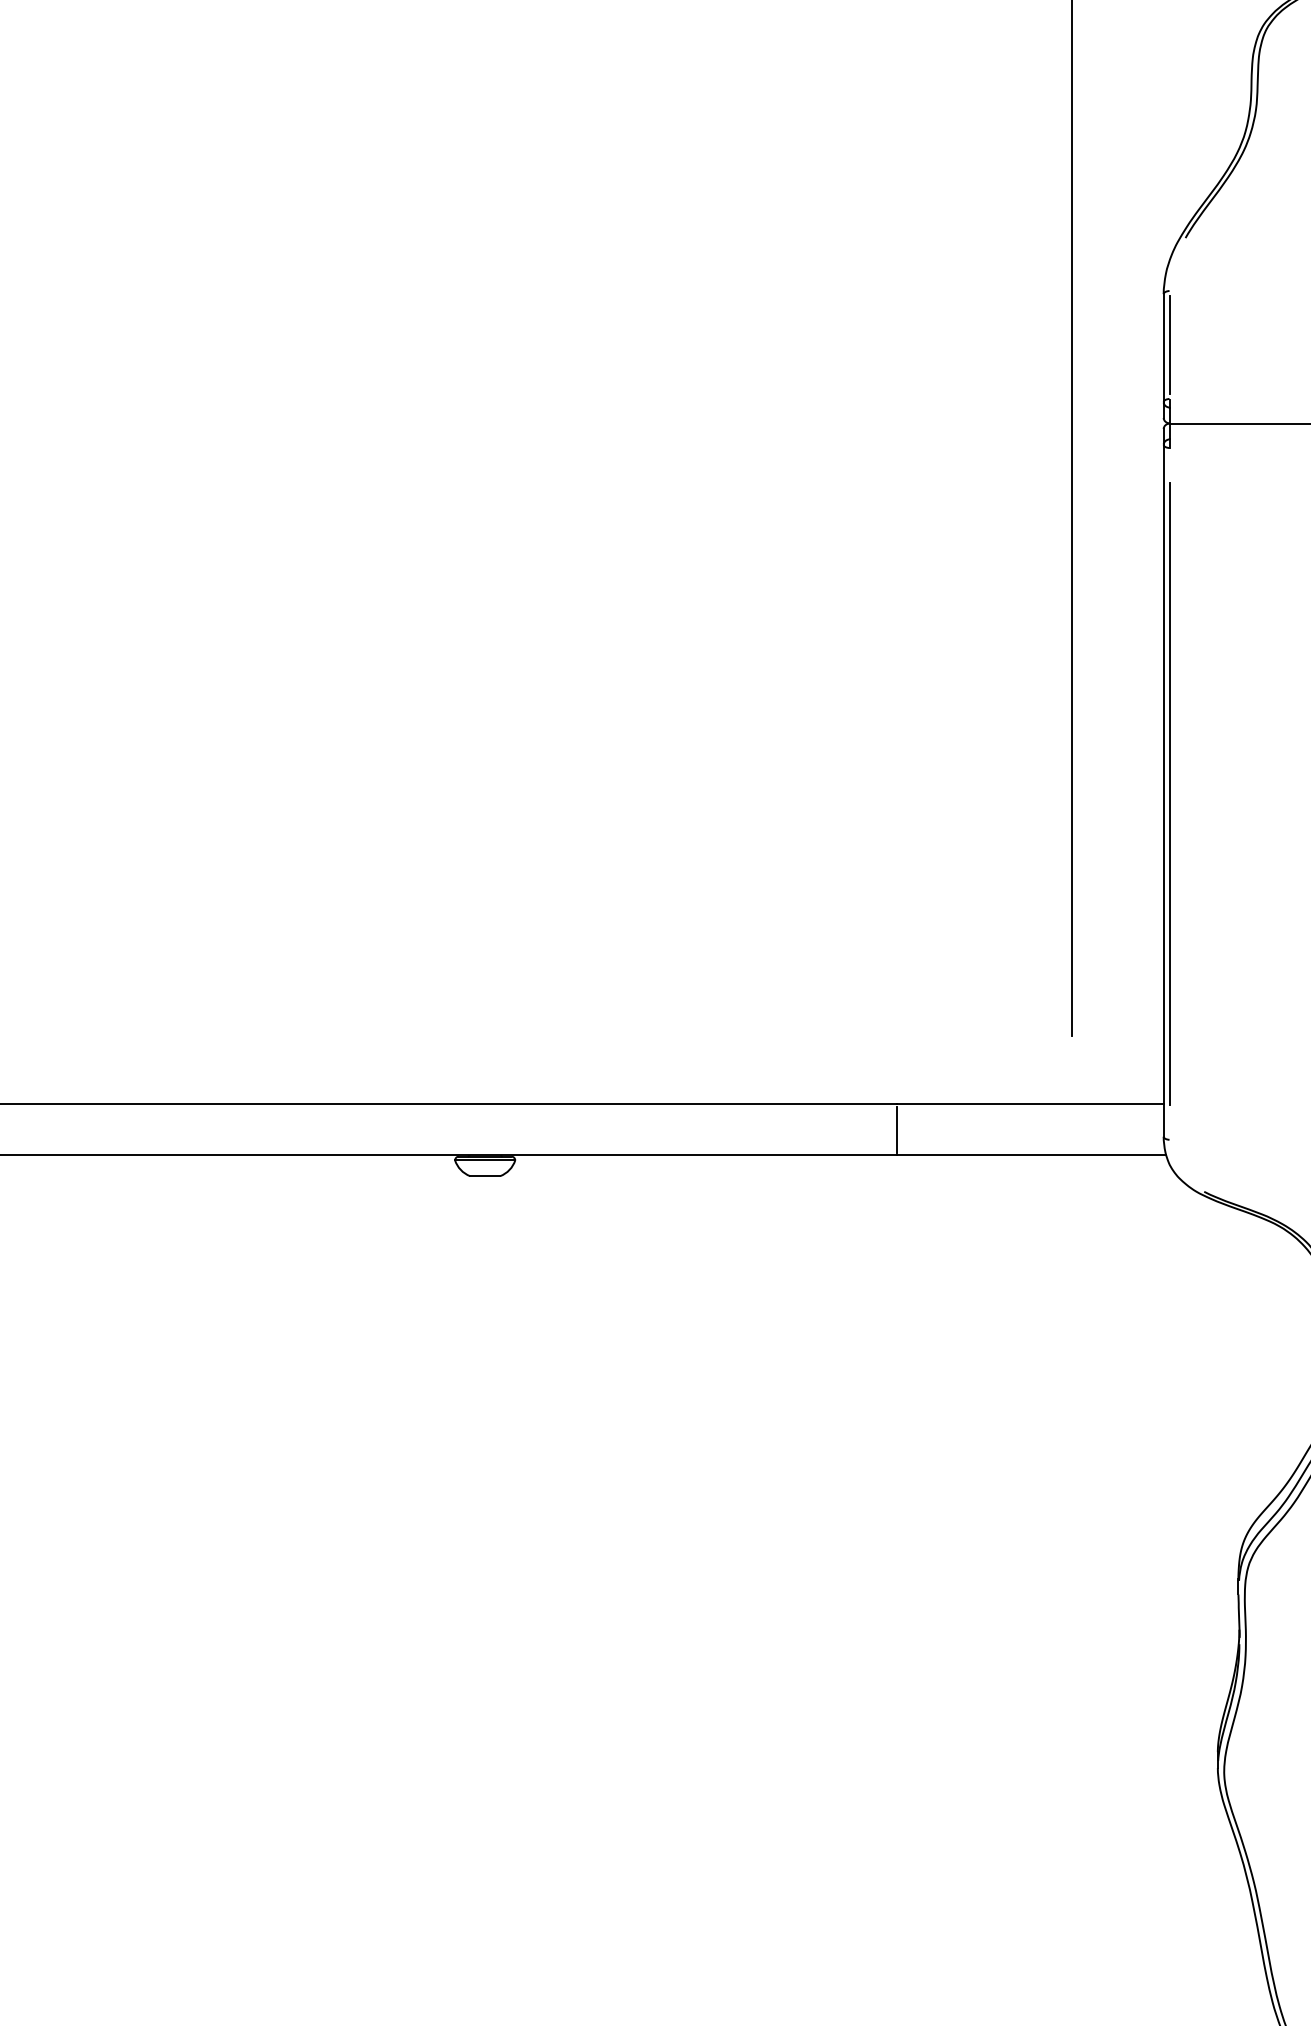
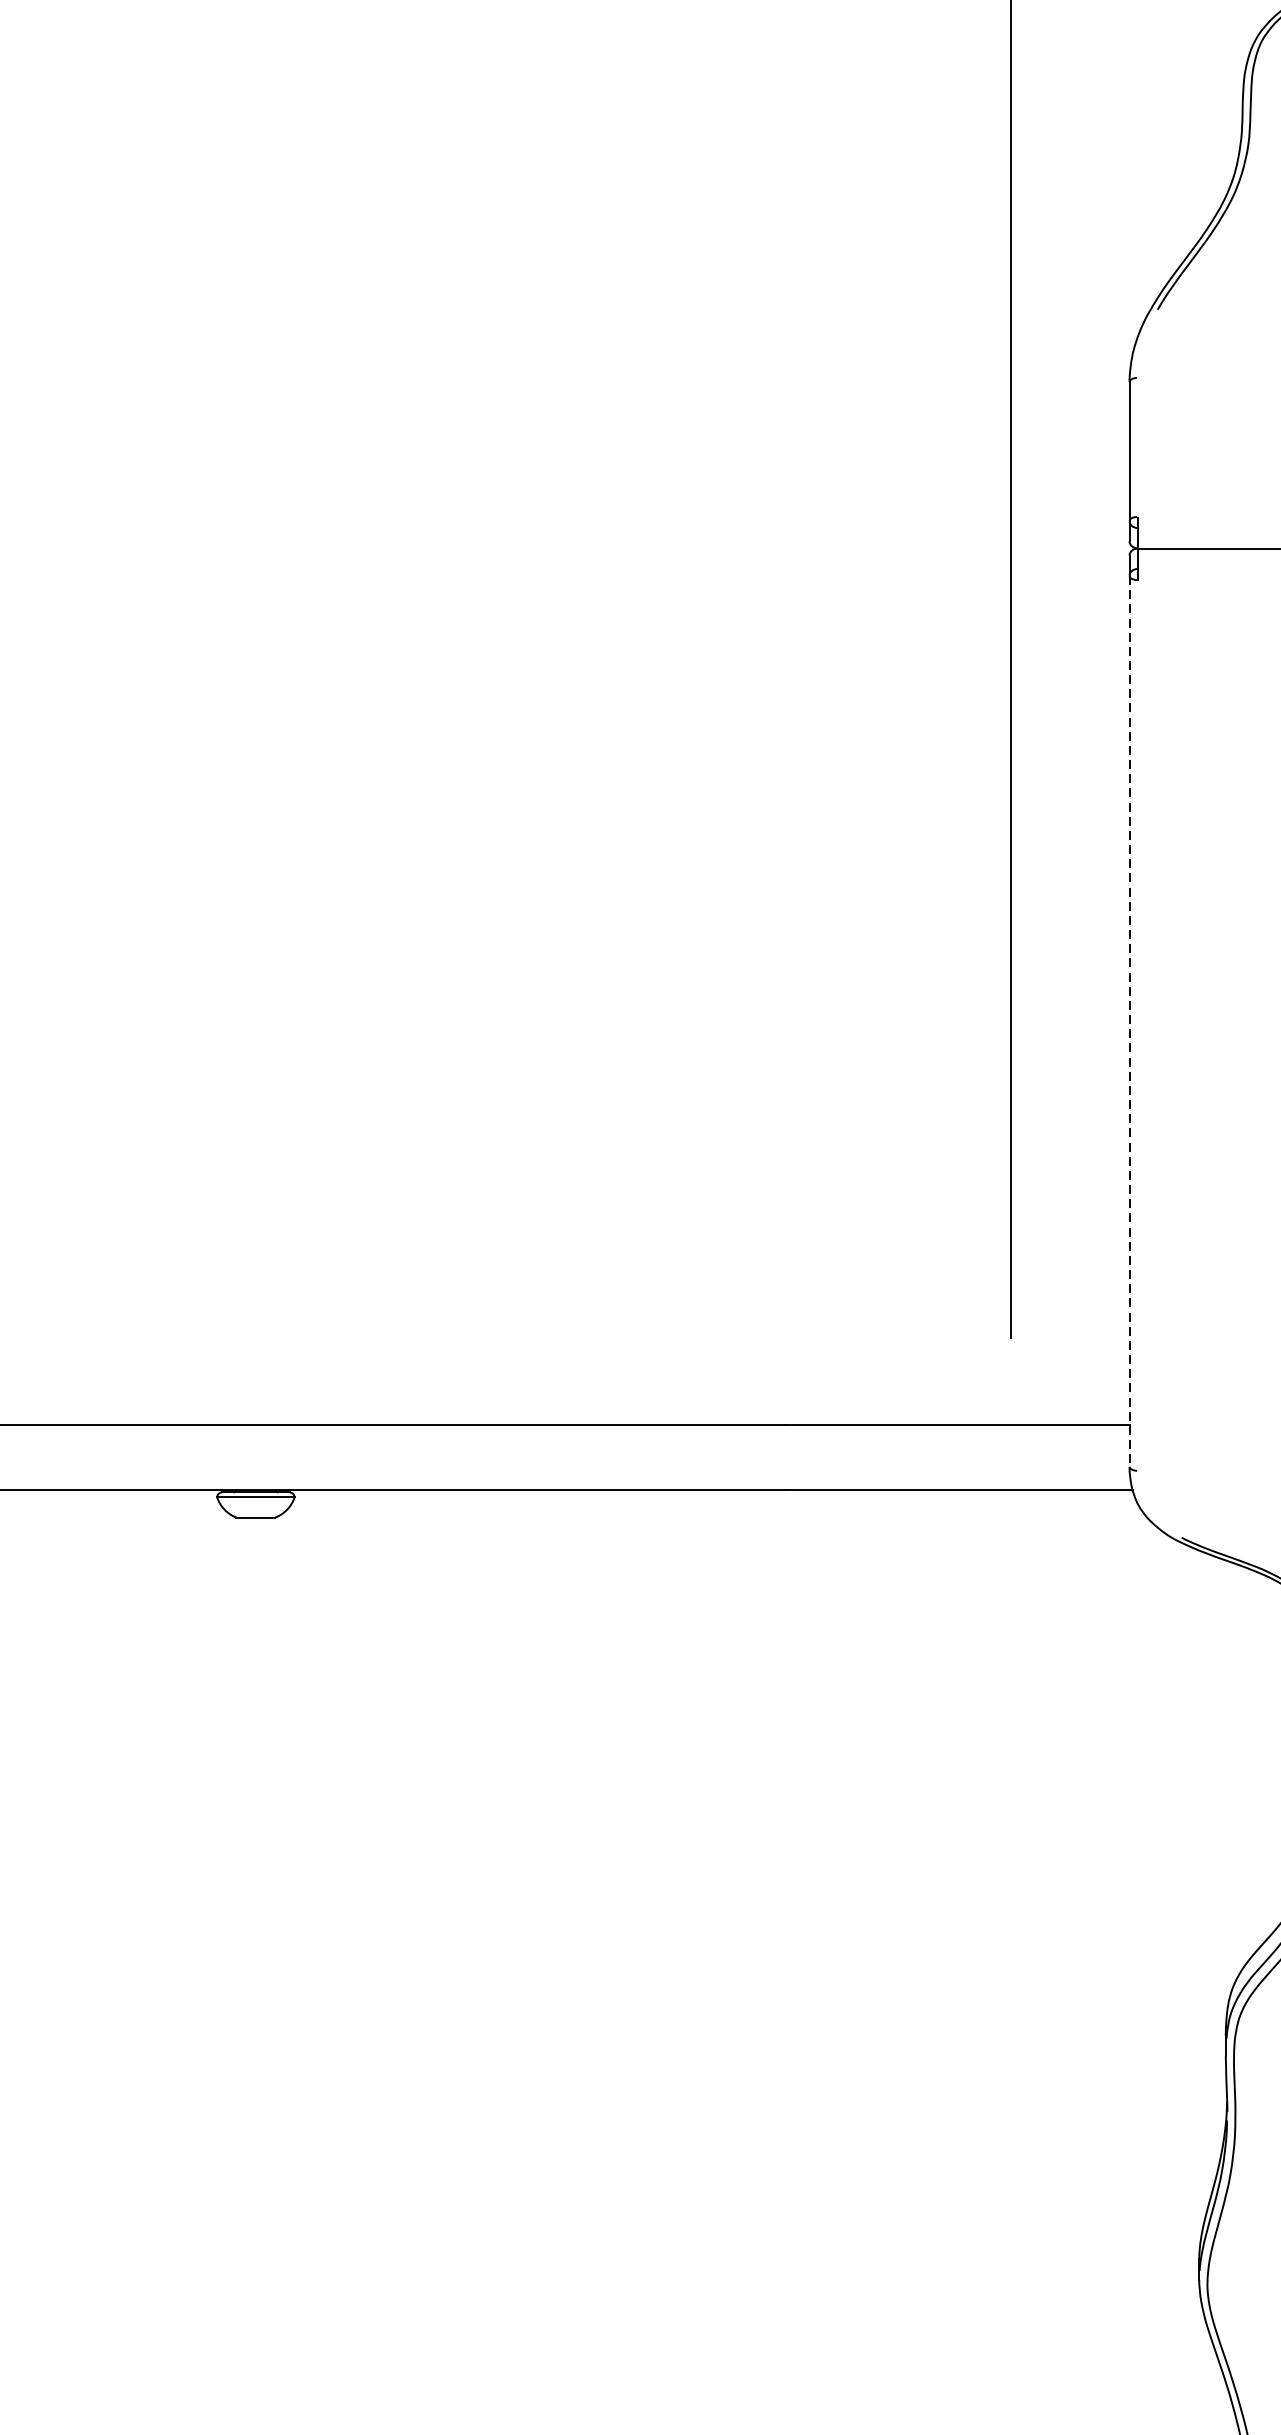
line: (1170, 344) -> (1138, 446), removed
line: (1163, 790) -> (1129, 1021), solid -> dashed
line: (1170, 793) -> (1138, 1024), removed
line: (897, 1129) -> (786, 1457), removed

